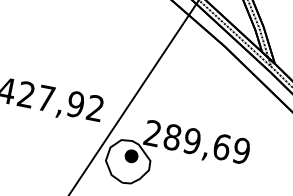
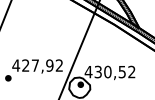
text: (195, 140) -> (109, 71), 289,69 -> 430,52

